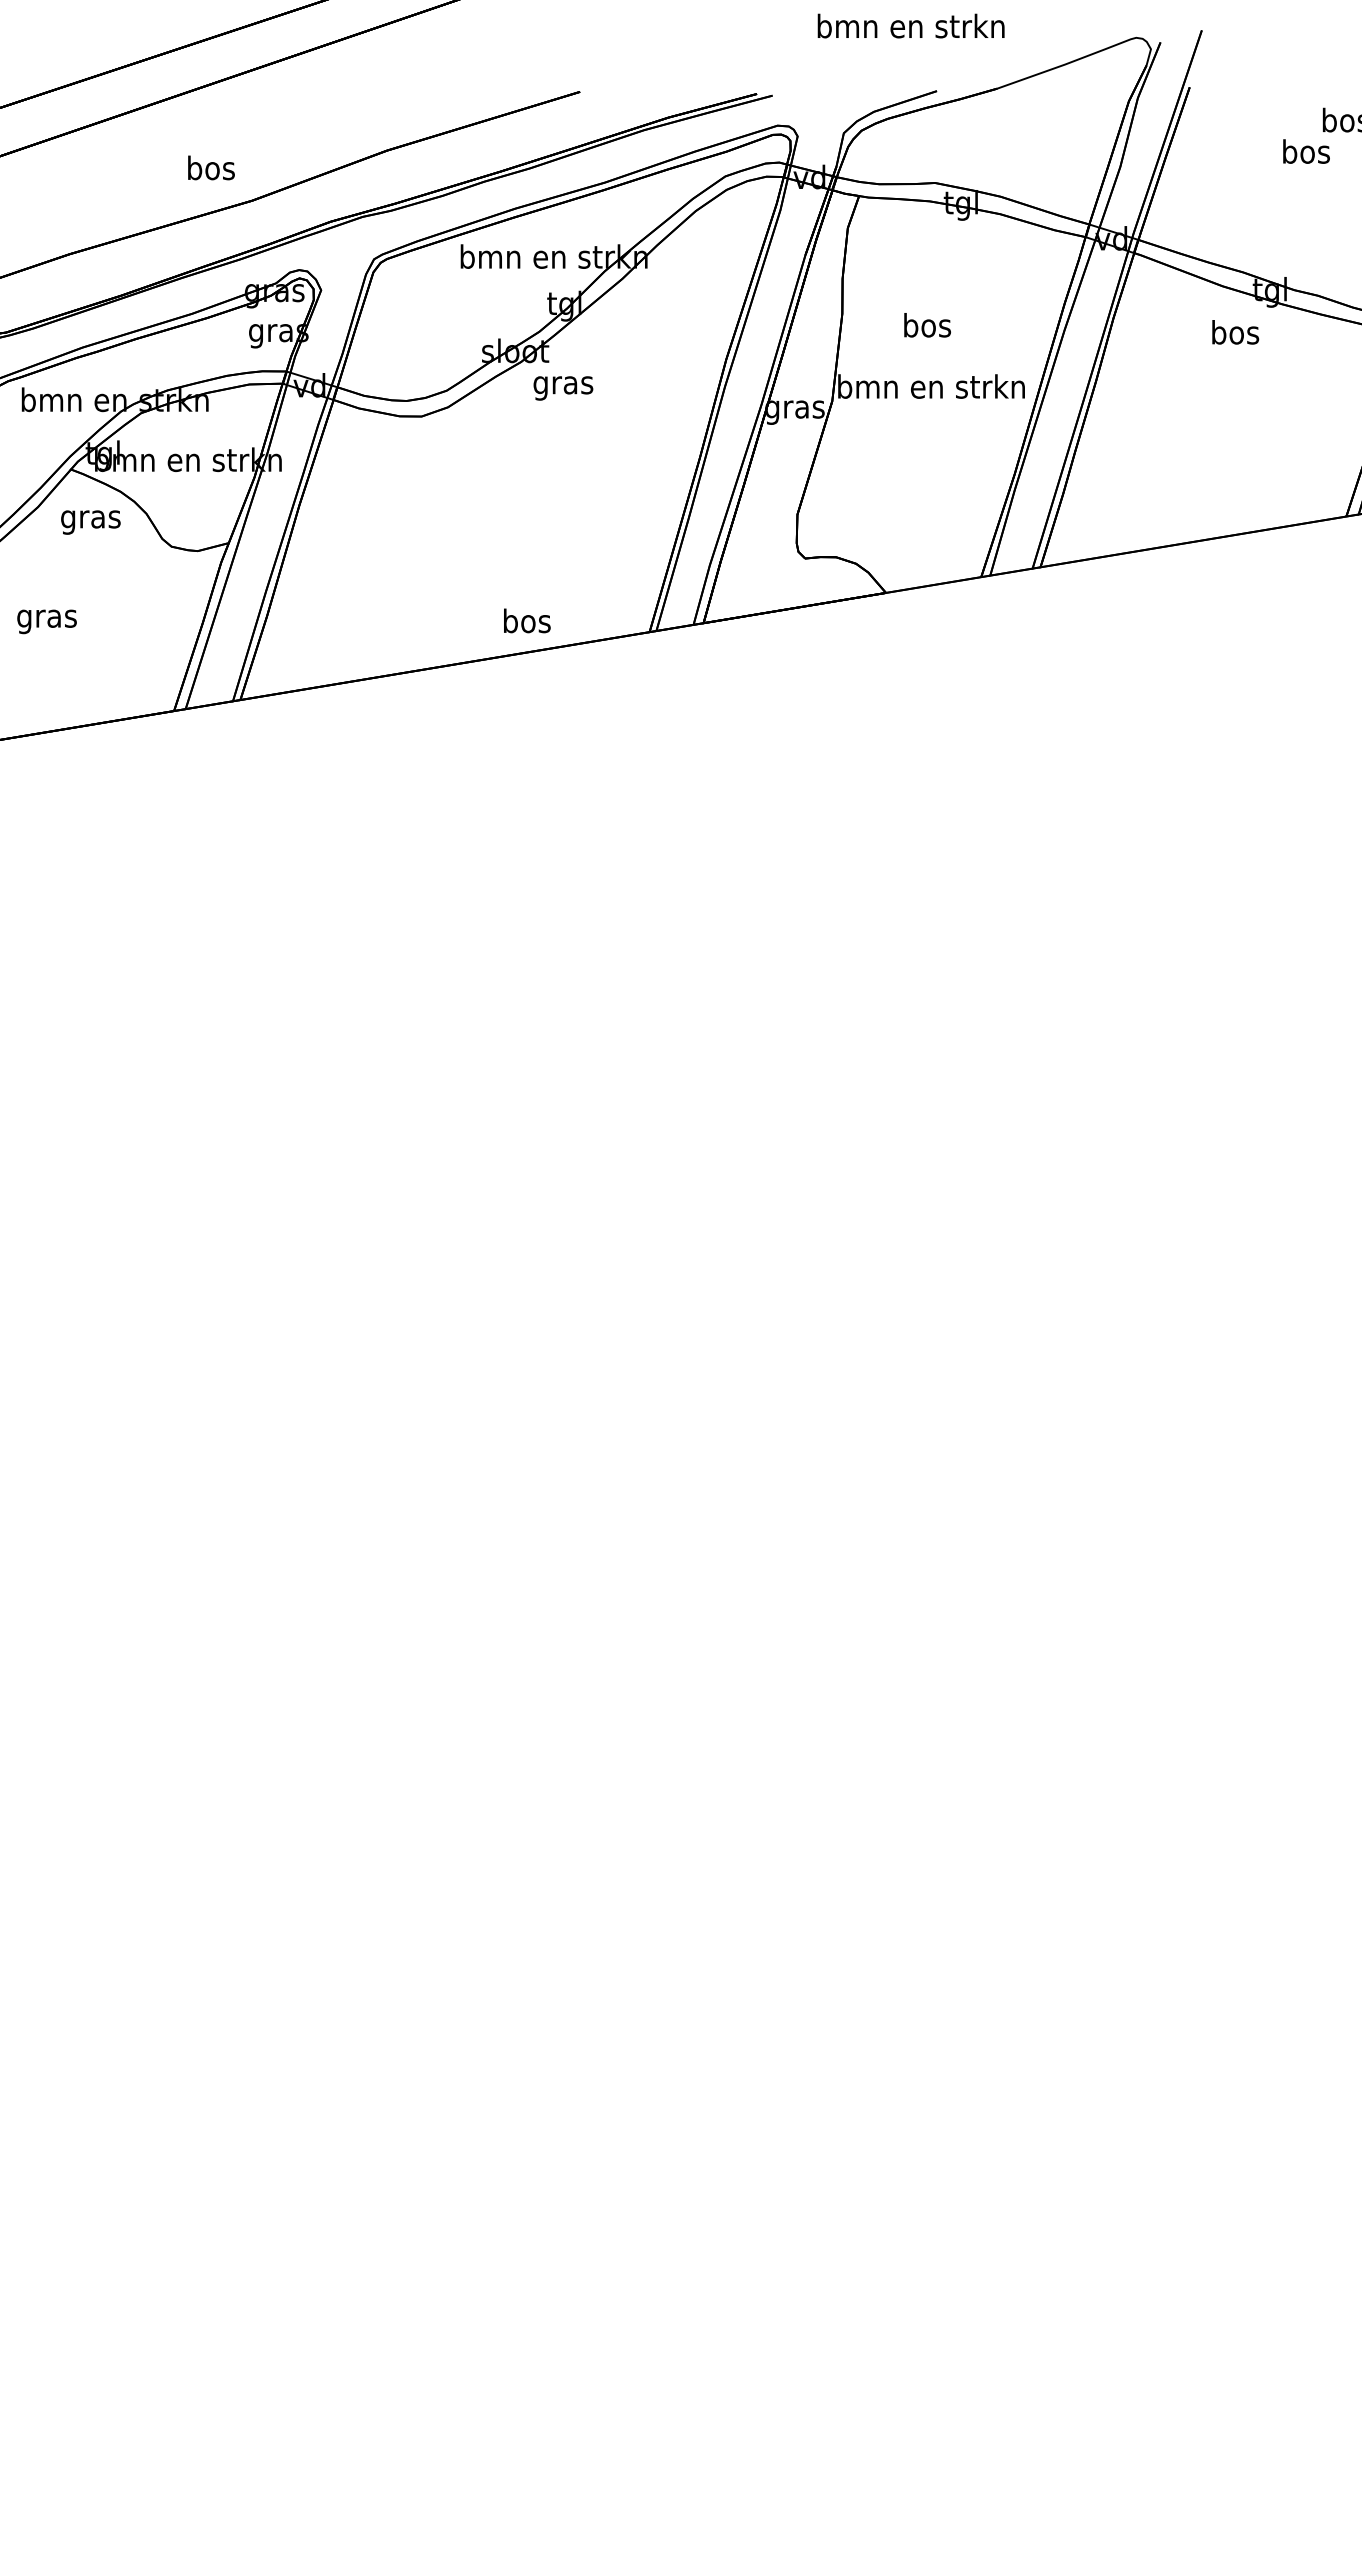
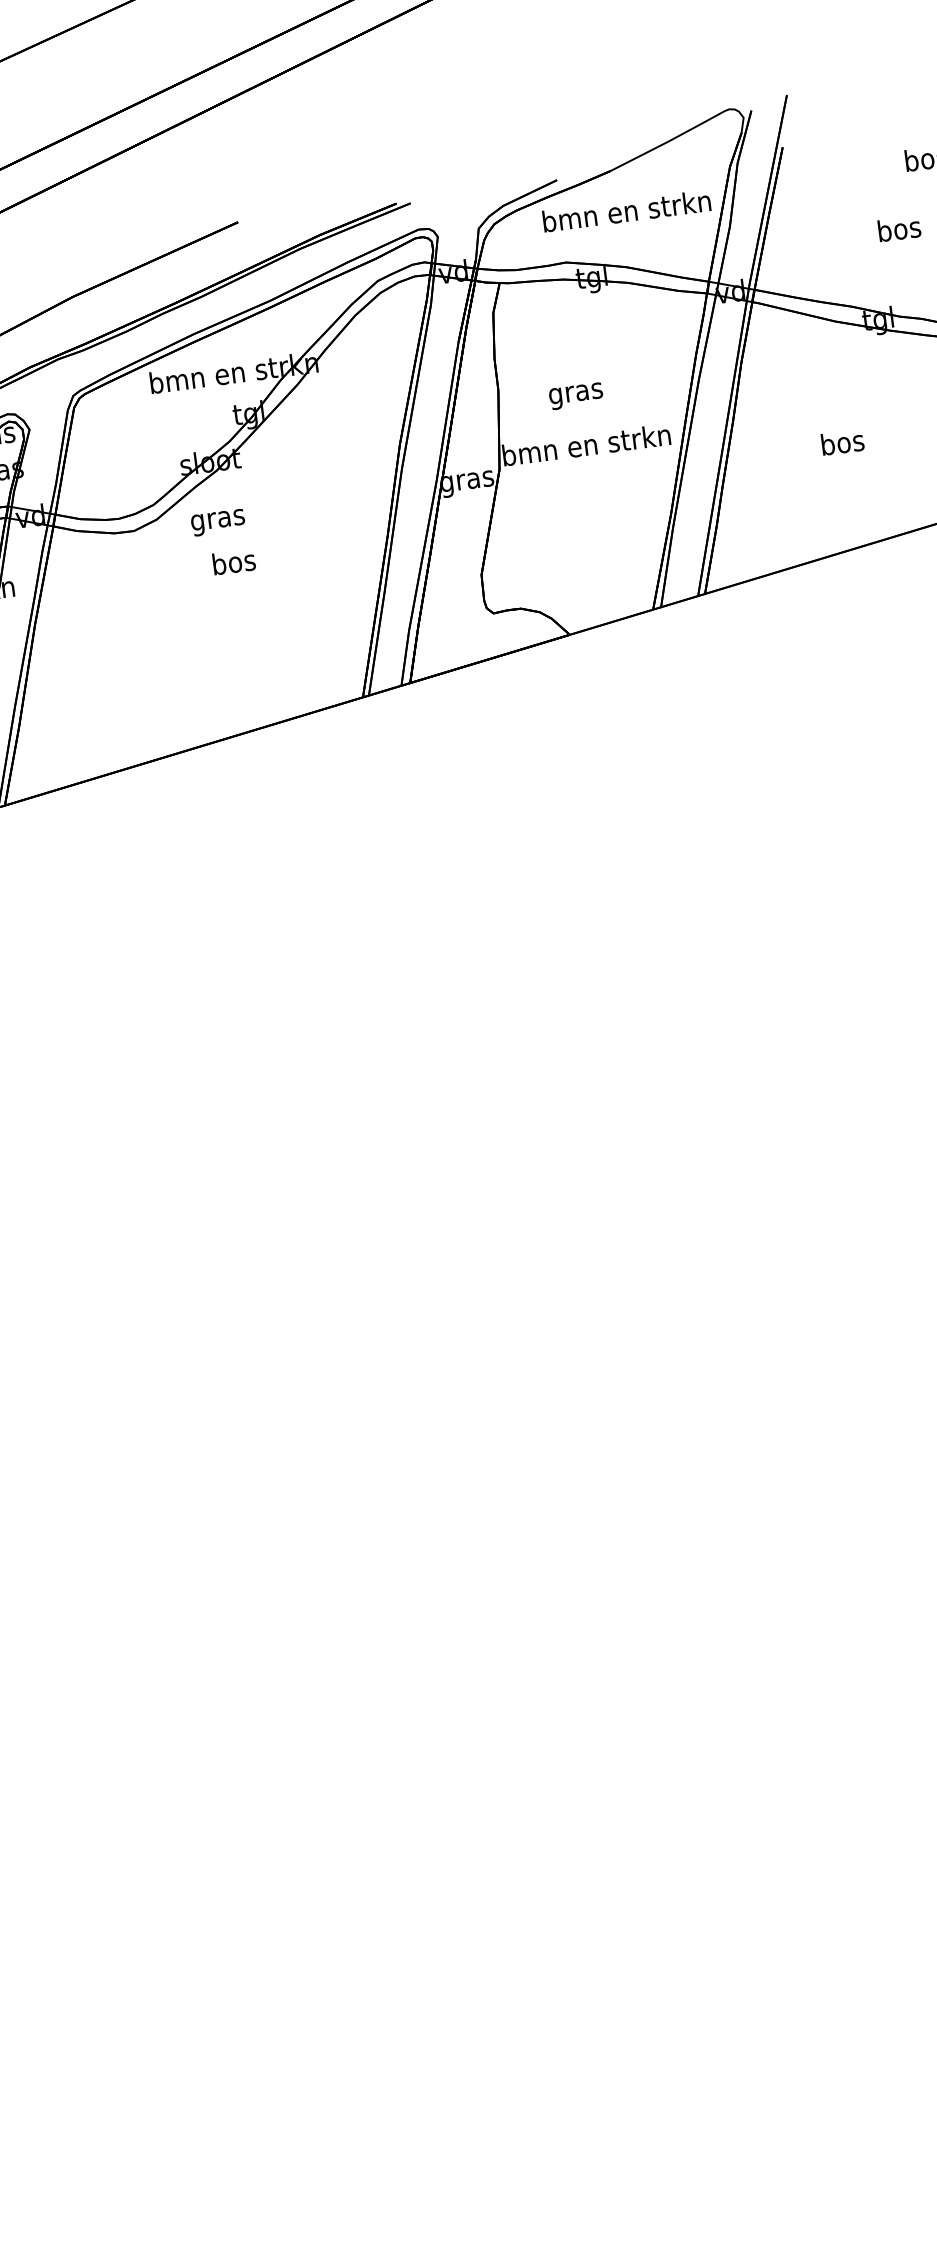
text: (910, 25) -> (626, 210), moved
text: (1306, 151) -> (899, 228), moved
text: (926, 328) -> (575, 393), bos -> gras
text: (1235, 332) -> (842, 442), moved
text: (563, 388) -> (218, 522), moved
text: (527, 620) -> (234, 561), moved

